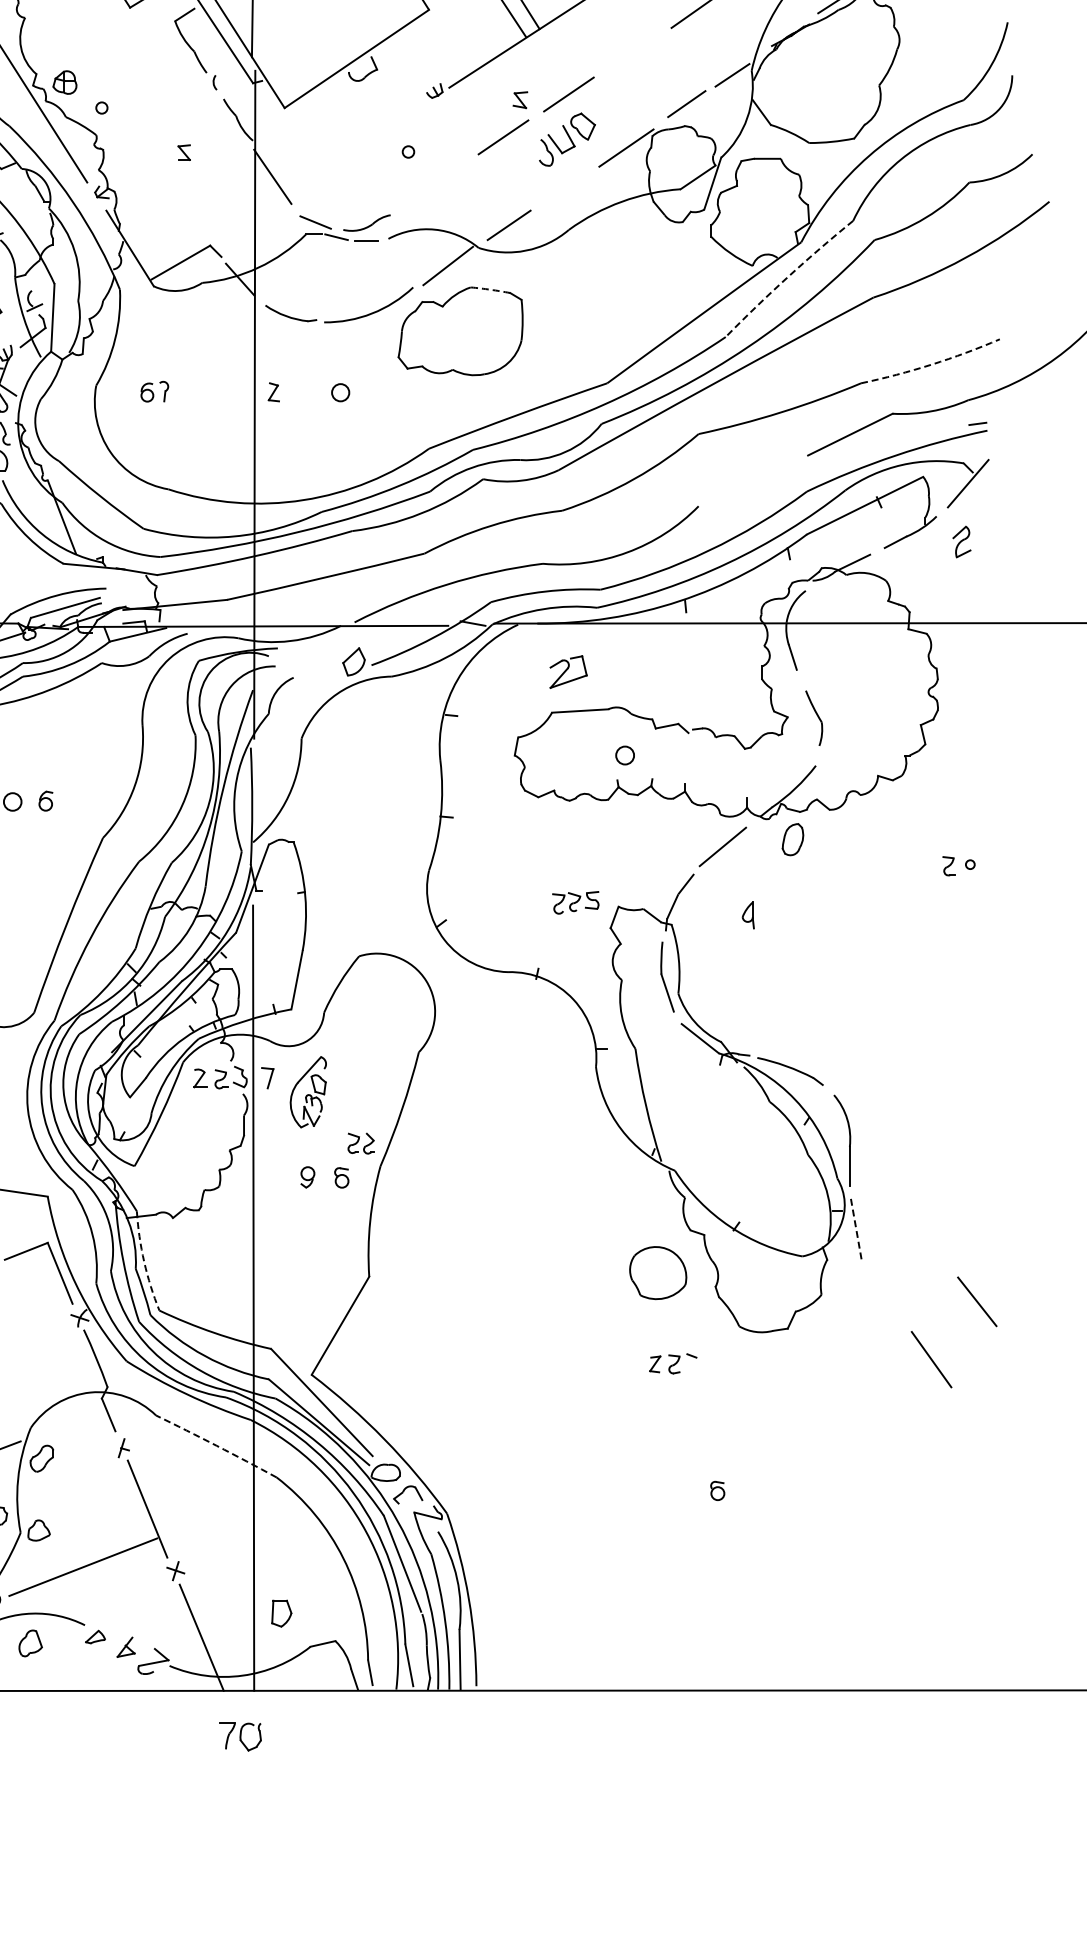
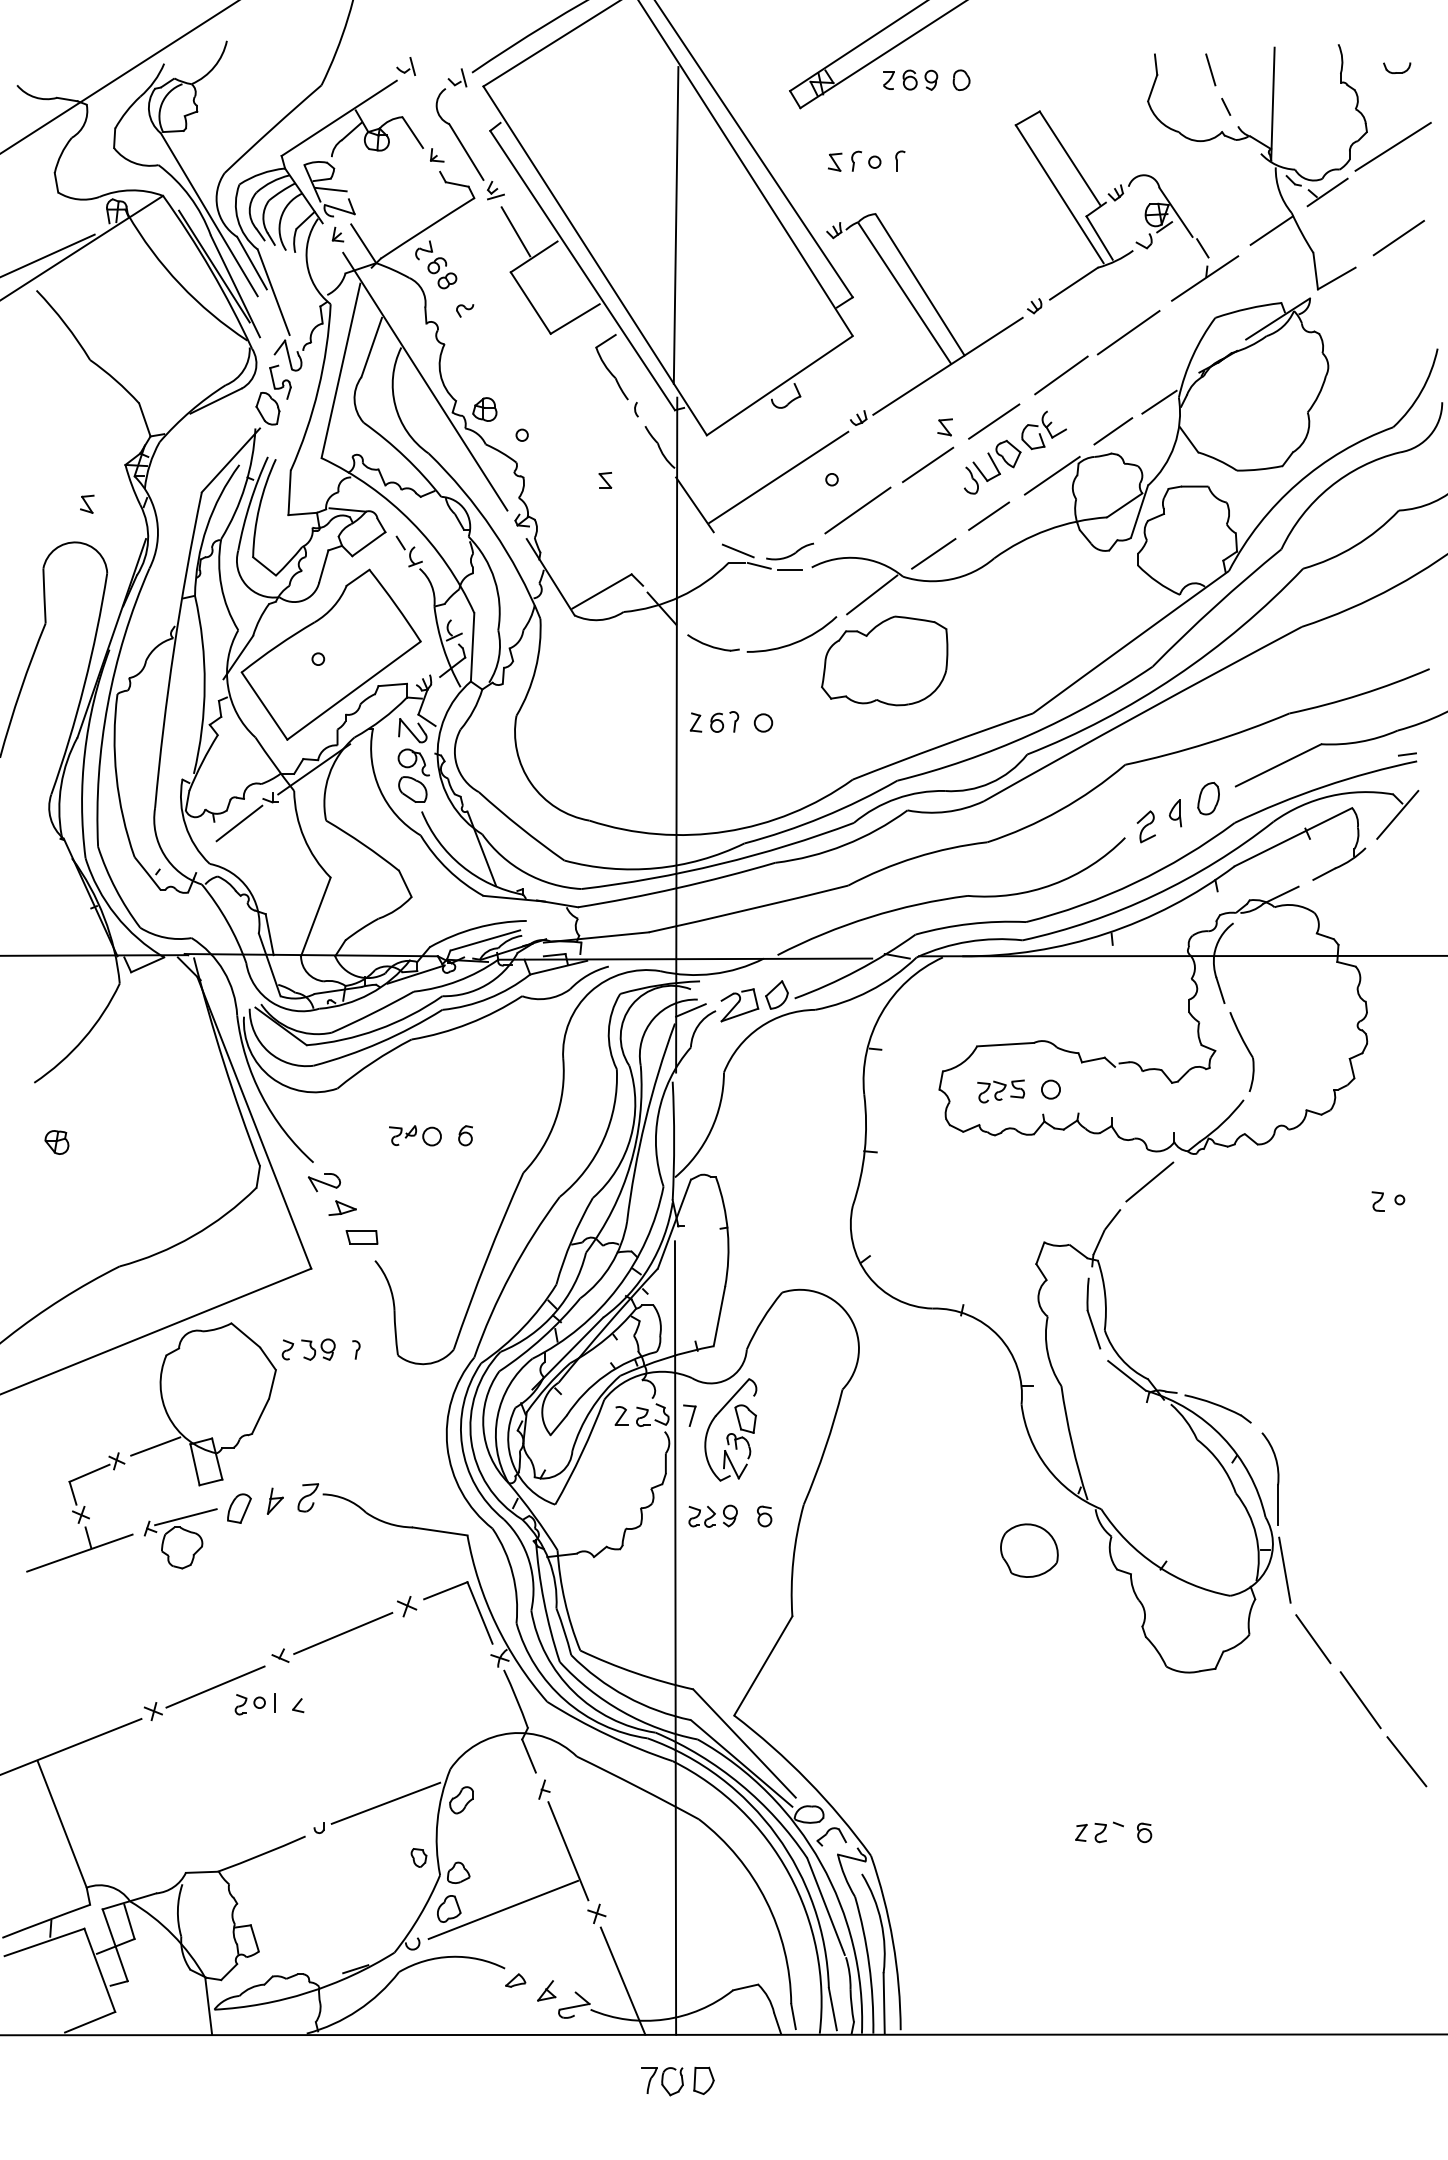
line: (635, 48) -> (1061, 375), added
part: (617, 103) -> (1043, 430), added
line: (355, 149) -> (778, 477), added
line: (433, 182) -> (857, 510), added
line: (564, 187) -> (989, 515), added
arc: (787, 277) -> (1215, 606), dashed -> solid
arc: (491, 289) -> (915, 618), dashed -> solid
arc: (931, 364) -> (1360, 694), dashed -> solid
part: (154, 391) -> (724, 721), moved
part: (961, 541) -> (1145, 826), moved
part: (568, 672) -> (739, 1005), moved
line: (268, 677) -> (690, 1010), added
part: (813, 717) -> (1241, 1051), size x1.43
part: (792, 839) -> (1208, 798), moved
part: (576, 902) -> (1001, 1091), moved
part: (748, 915) -> (1175, 813), moved
part: (308, 1091) -> (730, 1429), size x1.43
part: (360, 1143) -> (701, 1516), moved
line: (856, 1231) -> (1284, 1570), dashed -> solid
arc: (143, 1262) -> (564, 1601), dashed -> solid
part: (658, 1272) -> (1029, 1550), moved
line: (884, 1299) -> (1313, 1639), added
line: (976, 1301) -> (1406, 1761), moved
part: (673, 1363) -> (1099, 1832), moved
arc: (216, 1446) -> (638, 1787), dashed -> solid
part: (281, 1613) -> (703, 2080), moved
part: (30, 1642) -> (449, 1908), moved

